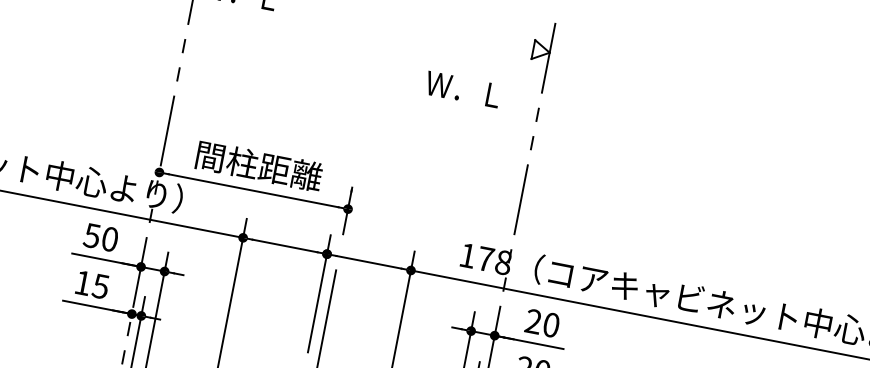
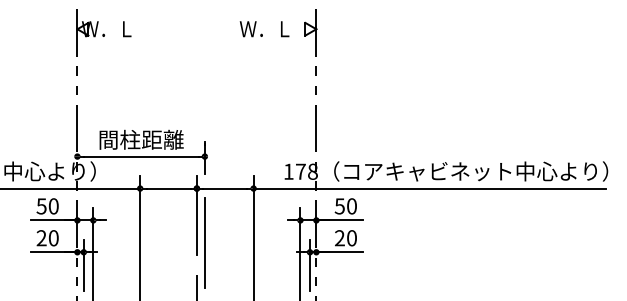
text: (462, 89) -> (264, 29), moved
text: (91, 285) -> (47, 238), 15 -> 20
text: (532, 321) -> (339, 206), 20 -> 50

